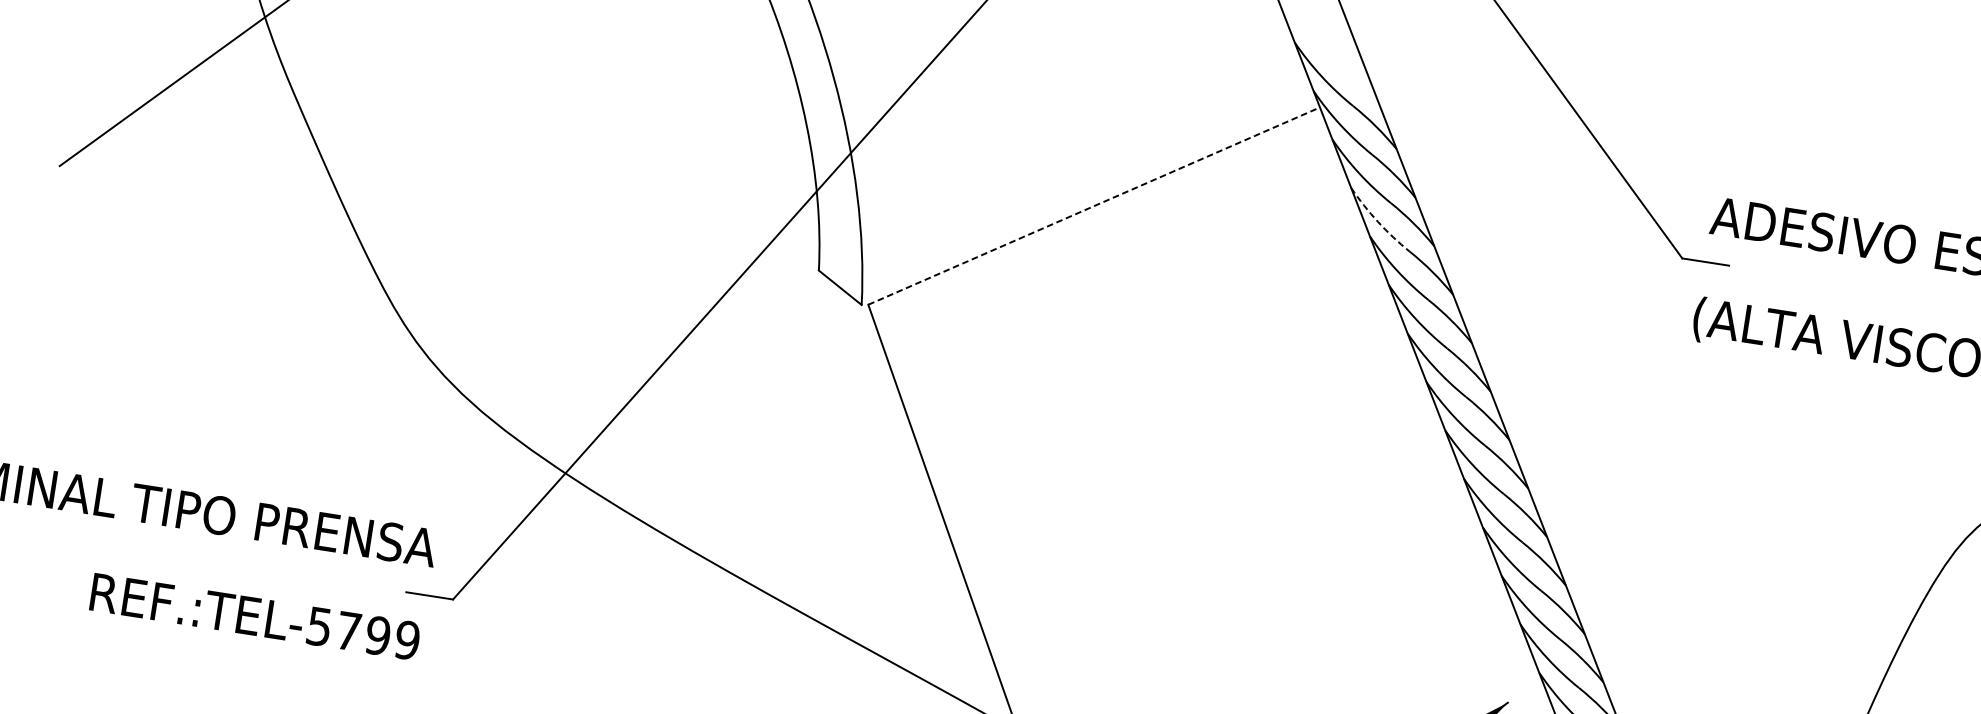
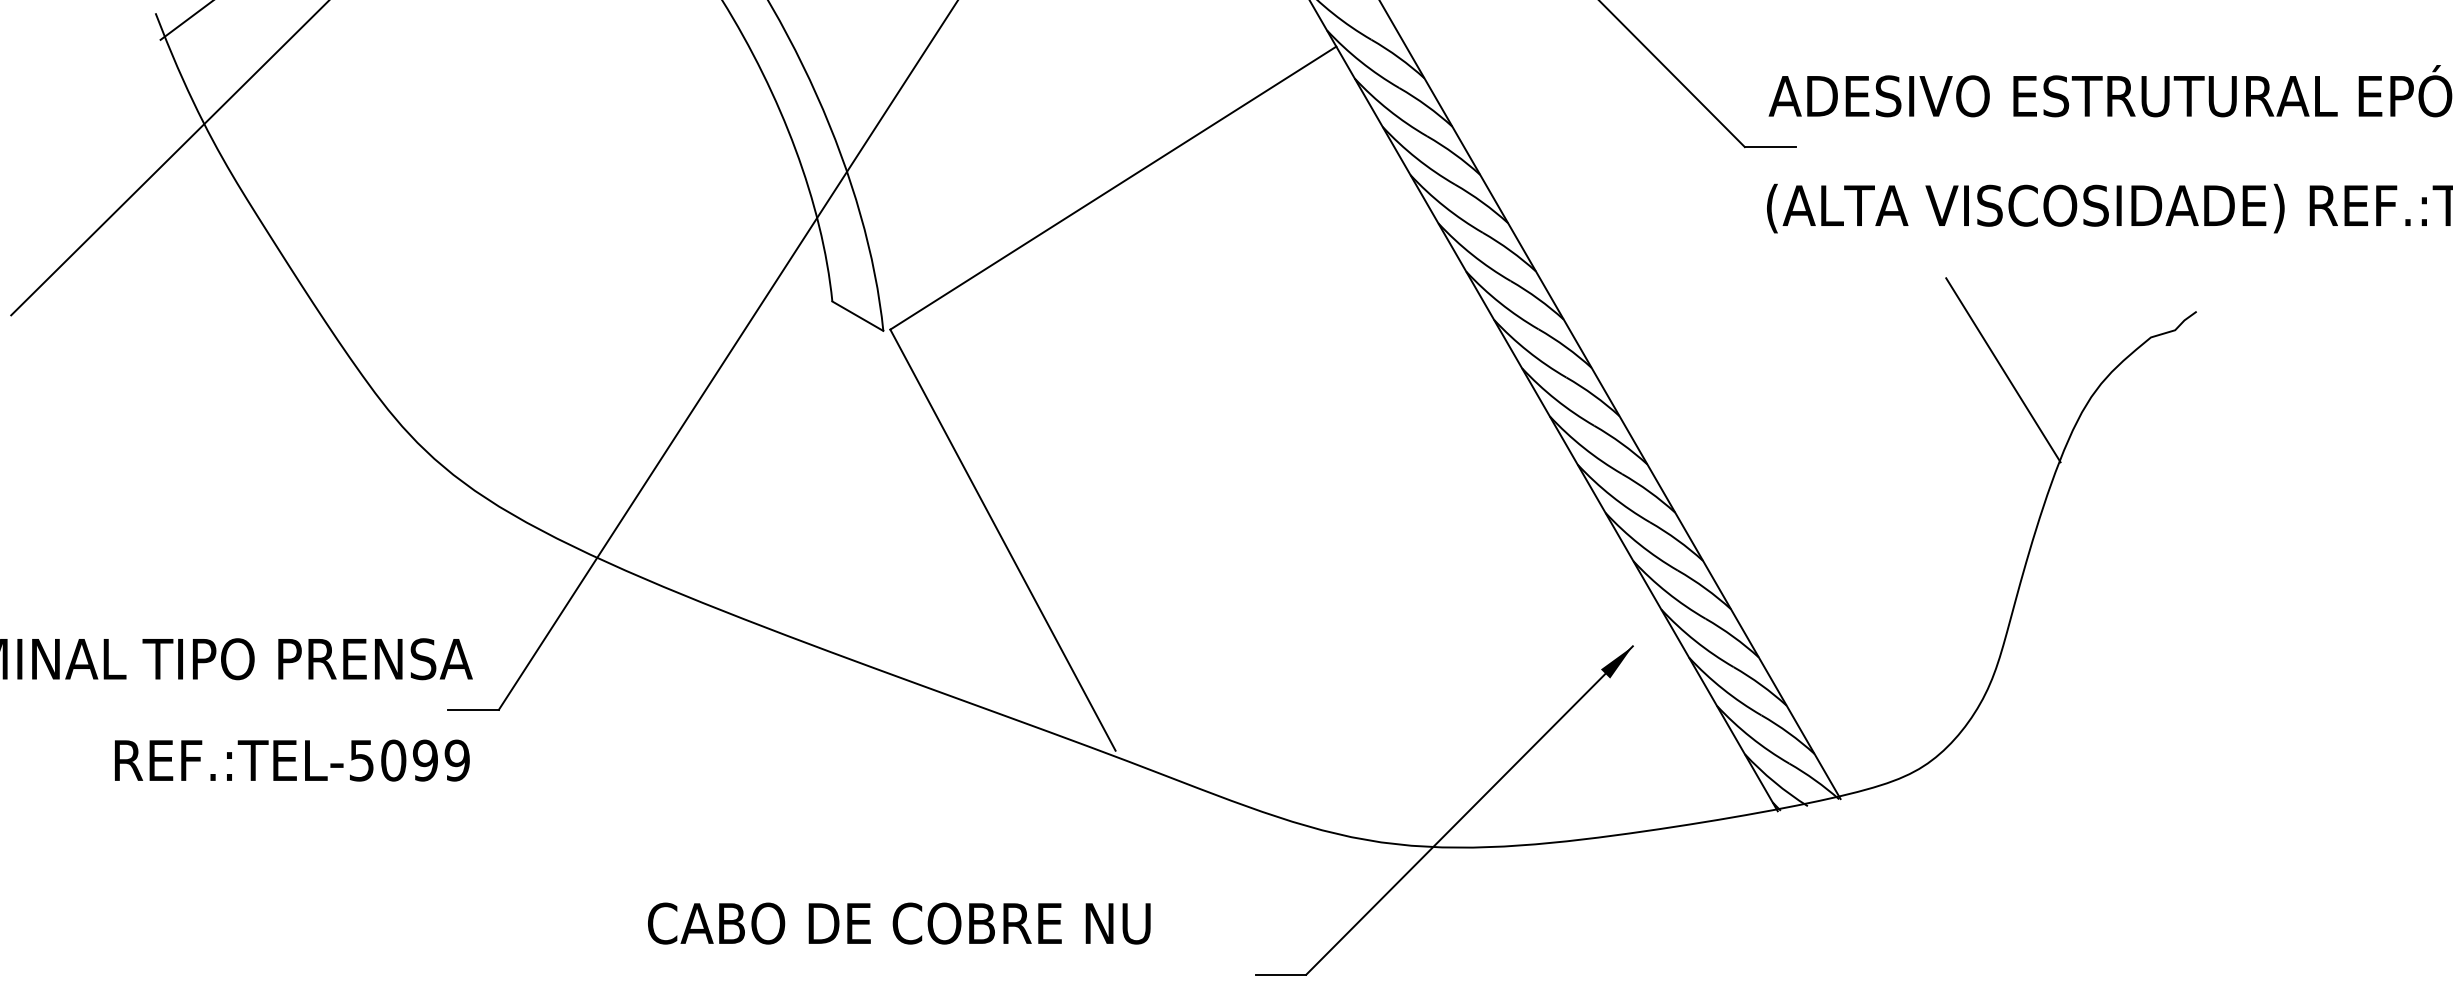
line: (1094, 205) -> (1113, 187), dashed -> solid
arc: (1377, 222) -> (1416, 158), dashed -> solid
line: (1888, 501) -> (2003, 370), added
text: (348, 631) -> (393, 760), REF.:TEL-5799 -> REF.:TEL-5099

